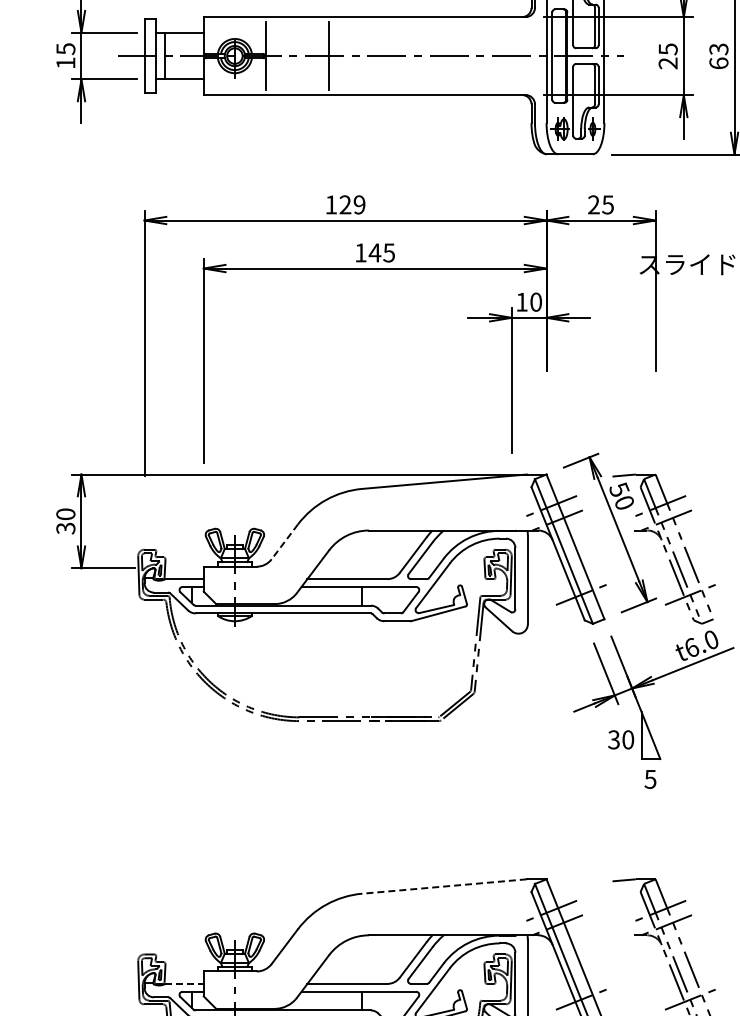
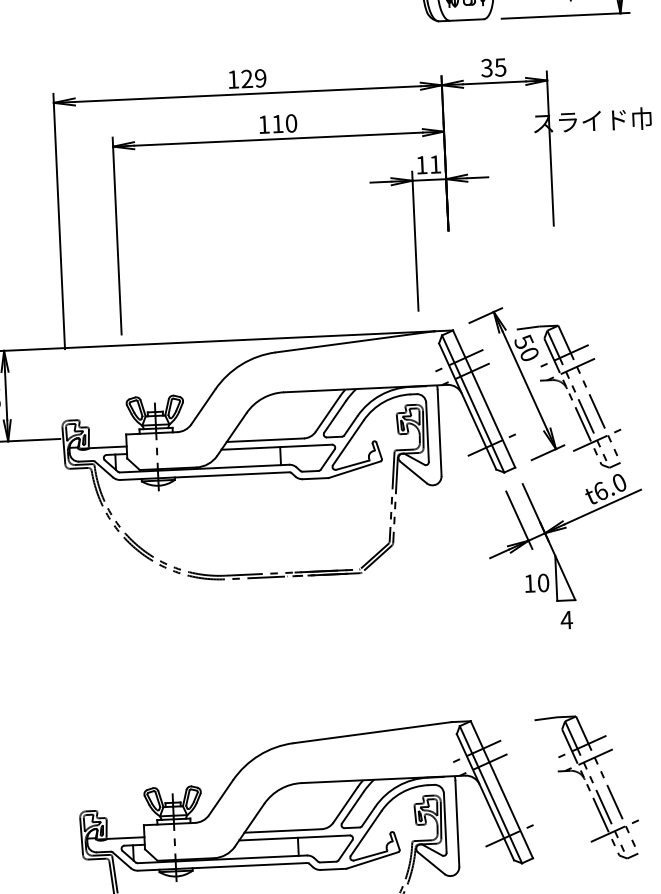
text: (593, 204) -> (486, 67), 25 -> 35
text: (381, 252) -> (283, 123), 145 -> 110
text: (535, 301) -> (434, 163), 10 -> 11
line: (284, 541) -> (203, 406), dashed -> solid
text: (613, 739) -> (529, 583), 30 -> 10
text: (650, 779) -> (566, 620), 5 -> 4
line: (444, 886) -> (372, 732), dashed -> solid
line: (185, 983) -> (126, 837), dashed -> solid

